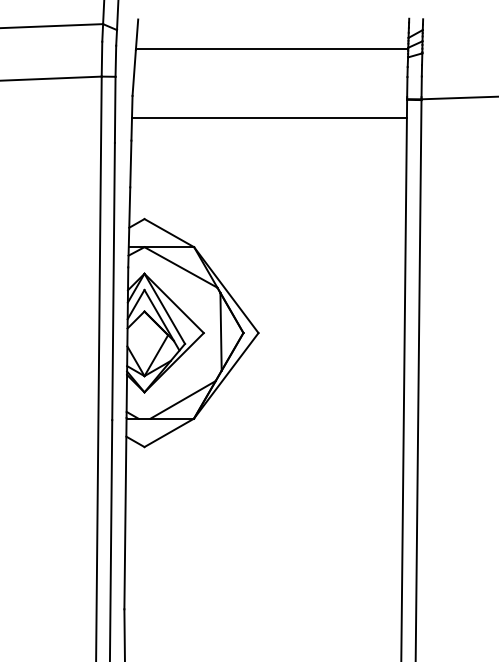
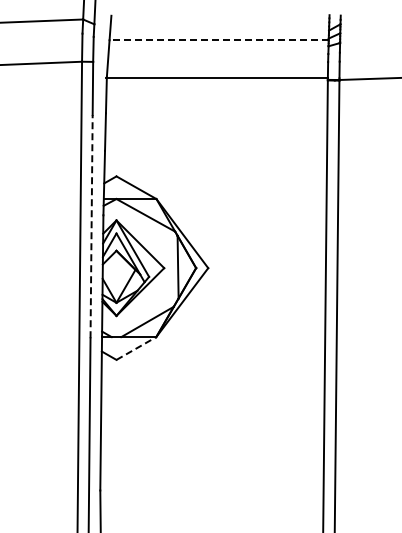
line: (272, 48) -> (219, 39), solid -> dashed
line: (268, 118) -> (216, 78), moved
line: (113, 281) -> (91, 226), solid -> dashed
line: (169, 432) -> (136, 348), solid -> dashed

